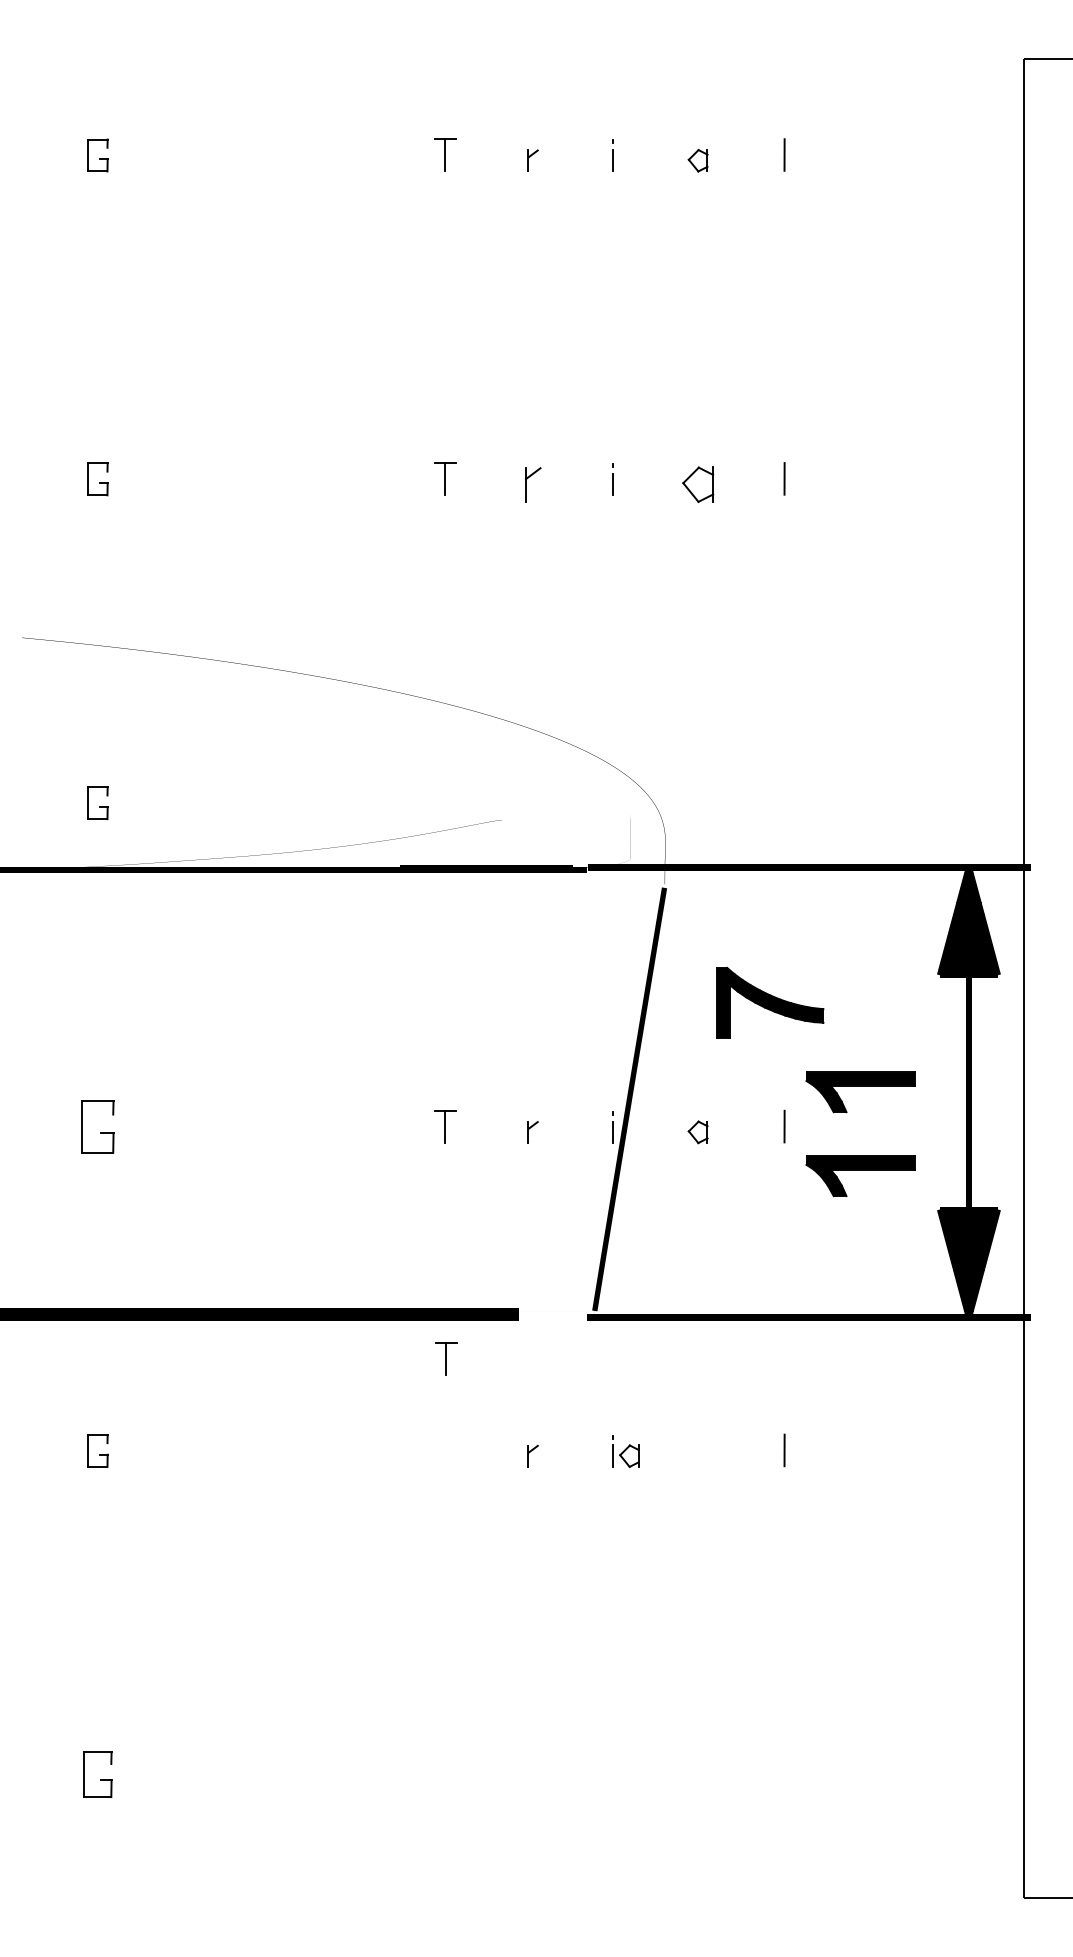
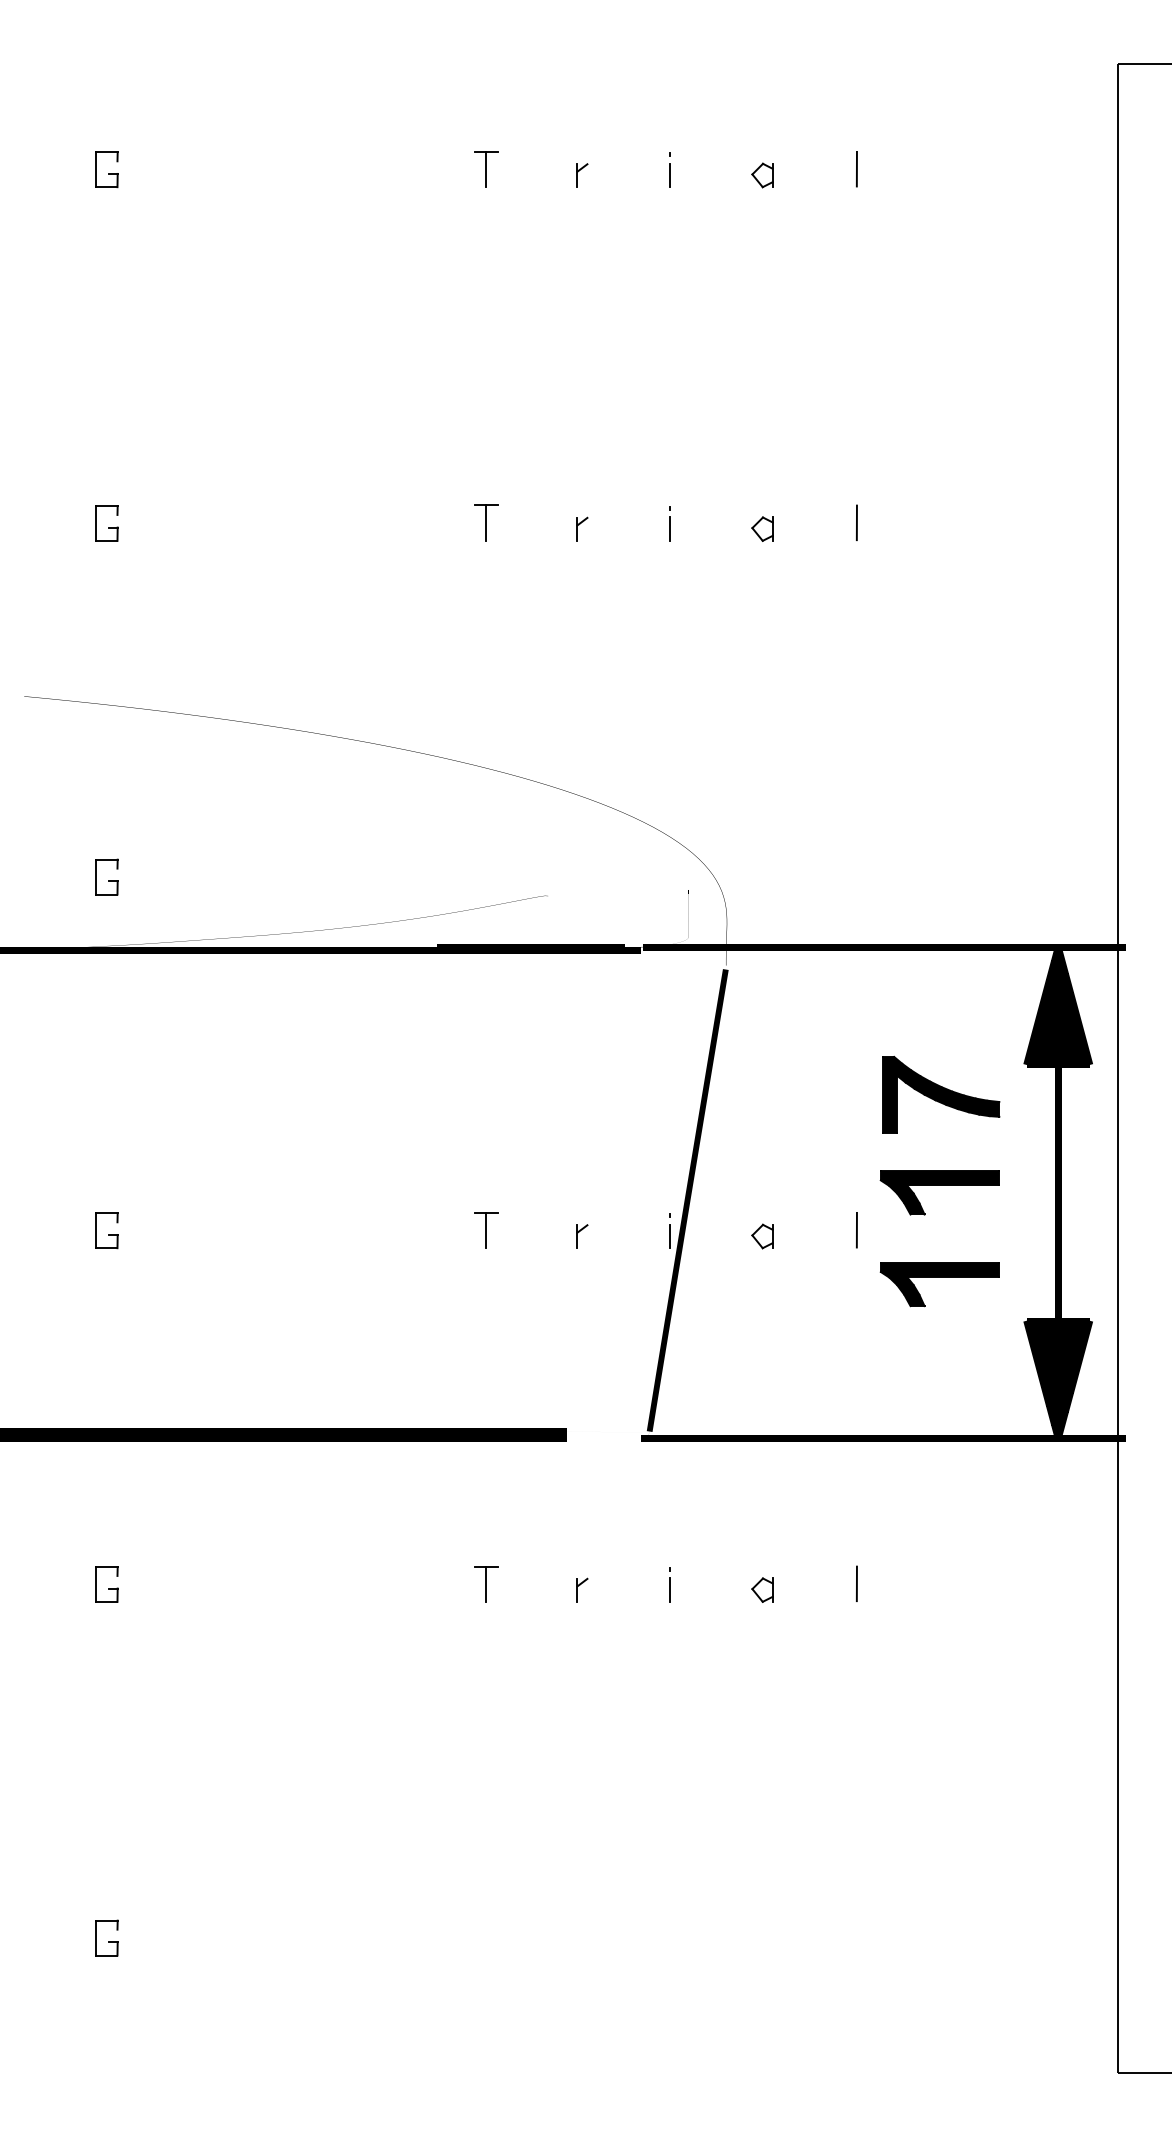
part: (533, 484) -> (582, 528), size x0.62
part: (698, 484) -> (762, 528), size x0.62
part: (770, 1002) -> (941, 1094), moved
part: (97, 1126) -> (106, 1230), size x0.62
part: (446, 1359) -> (486, 1584), moved
part: (629, 1455) -> (762, 1589), moved
part: (97, 1774) -> (106, 1937), size x0.71

